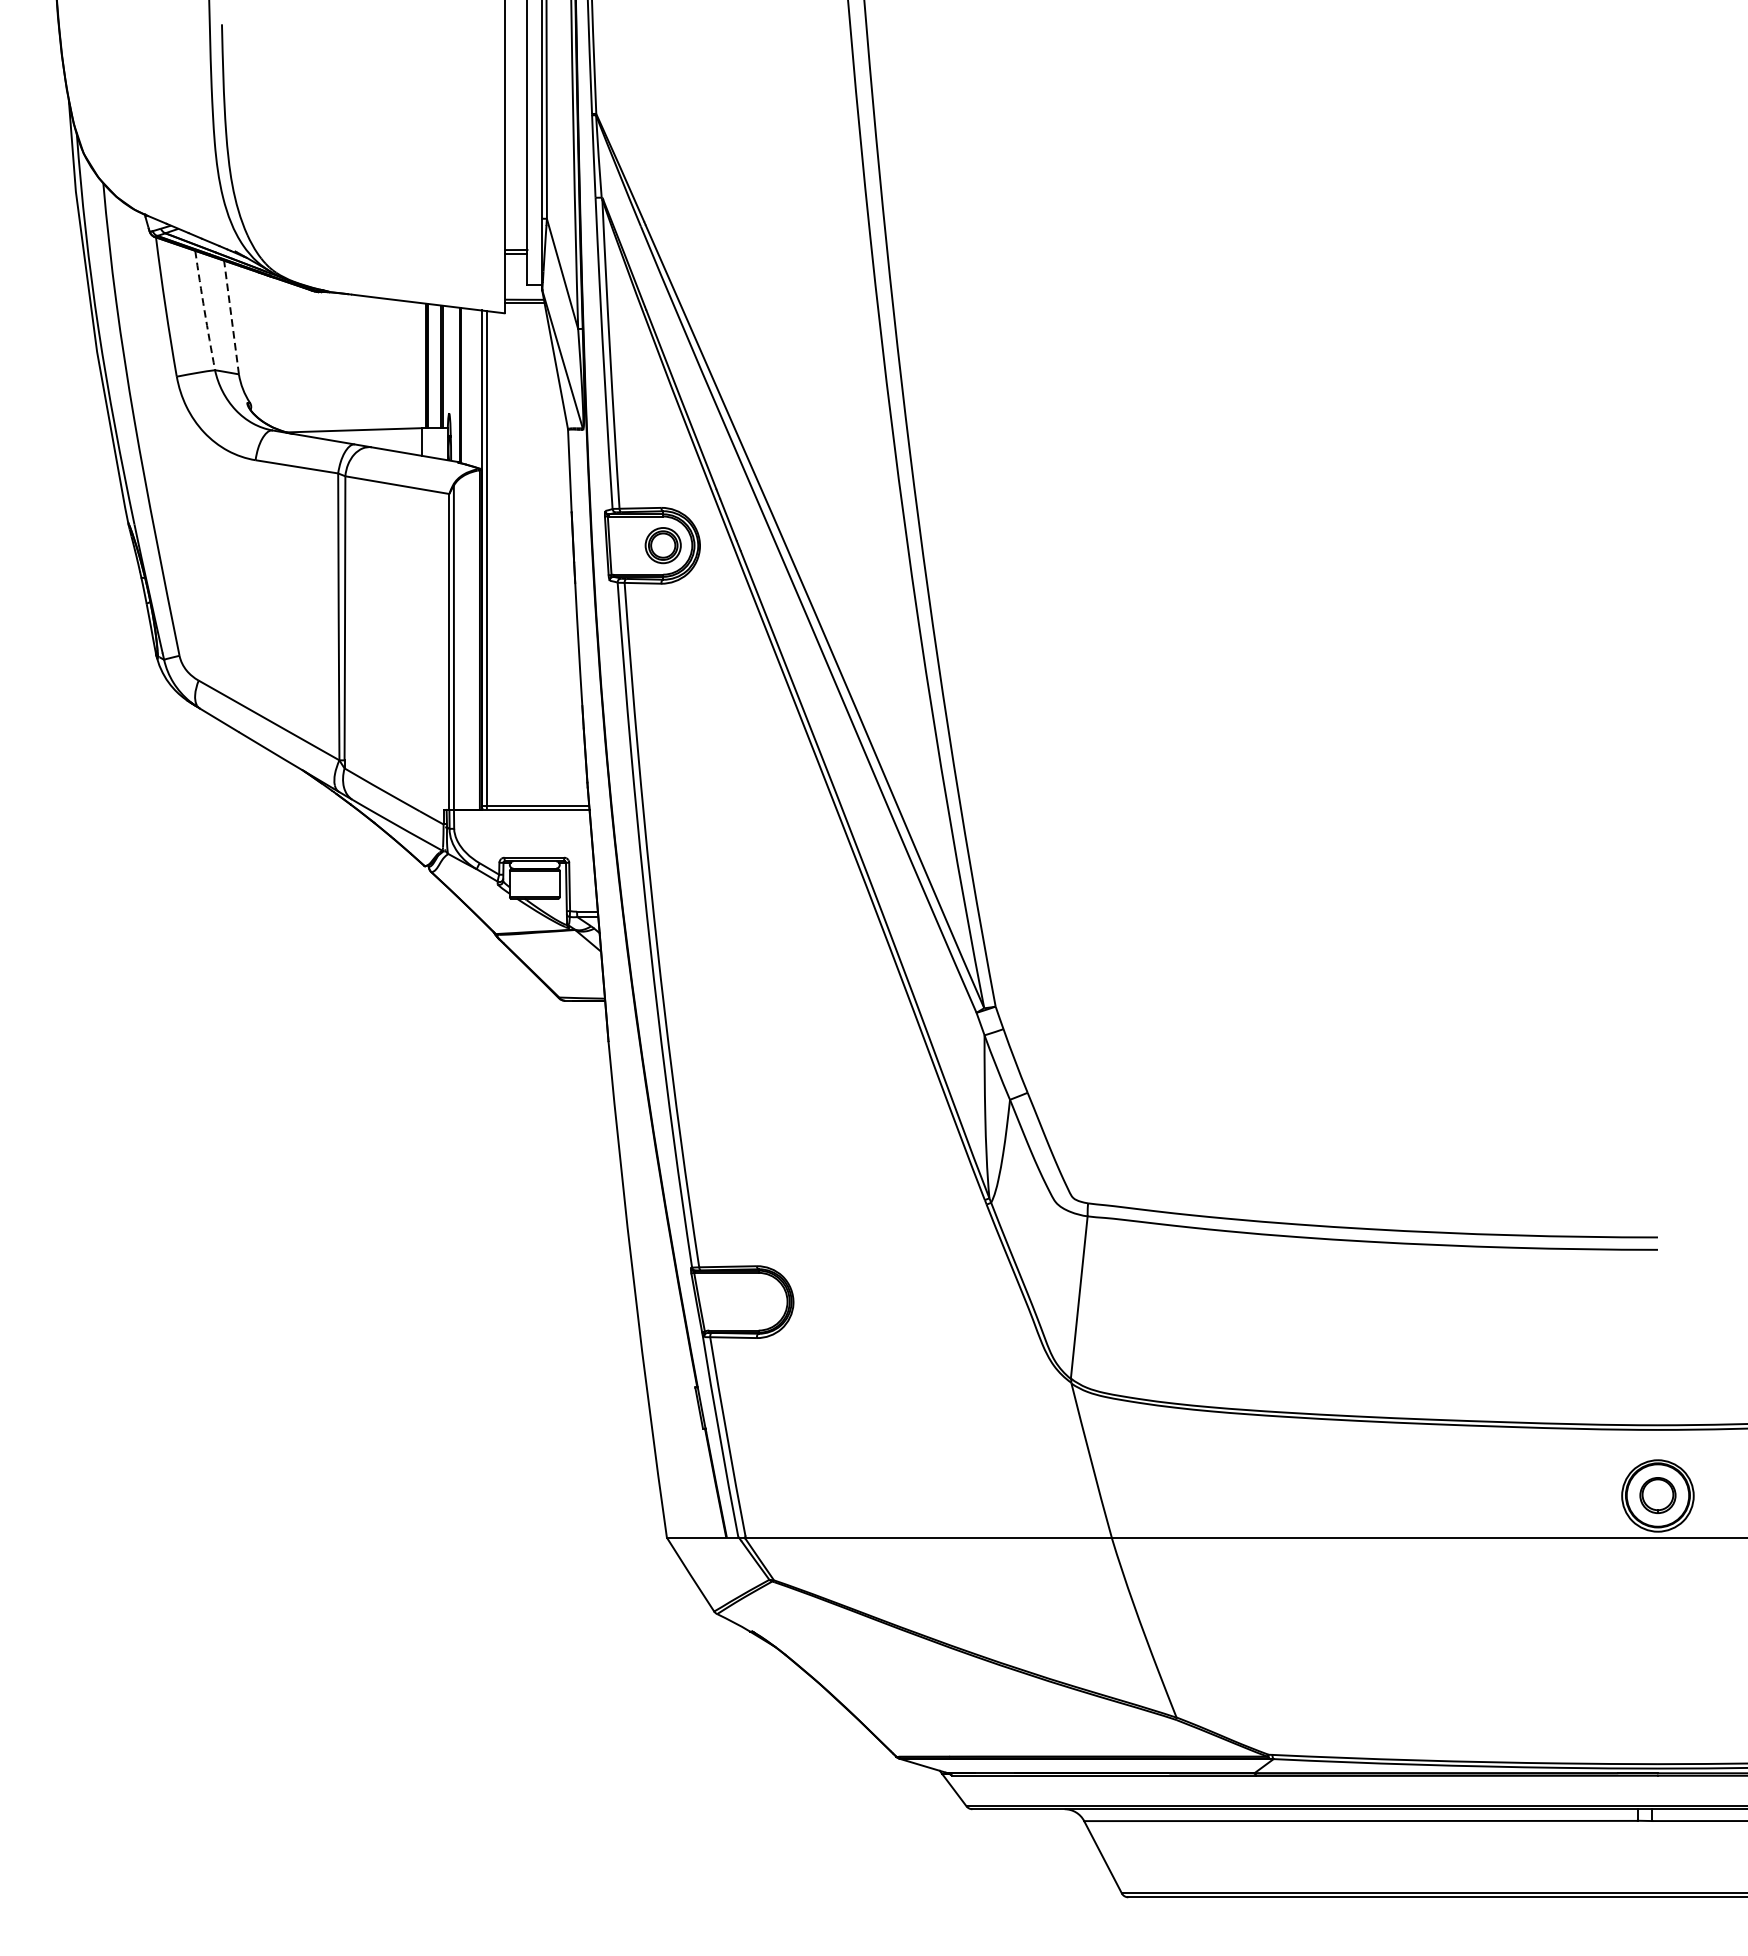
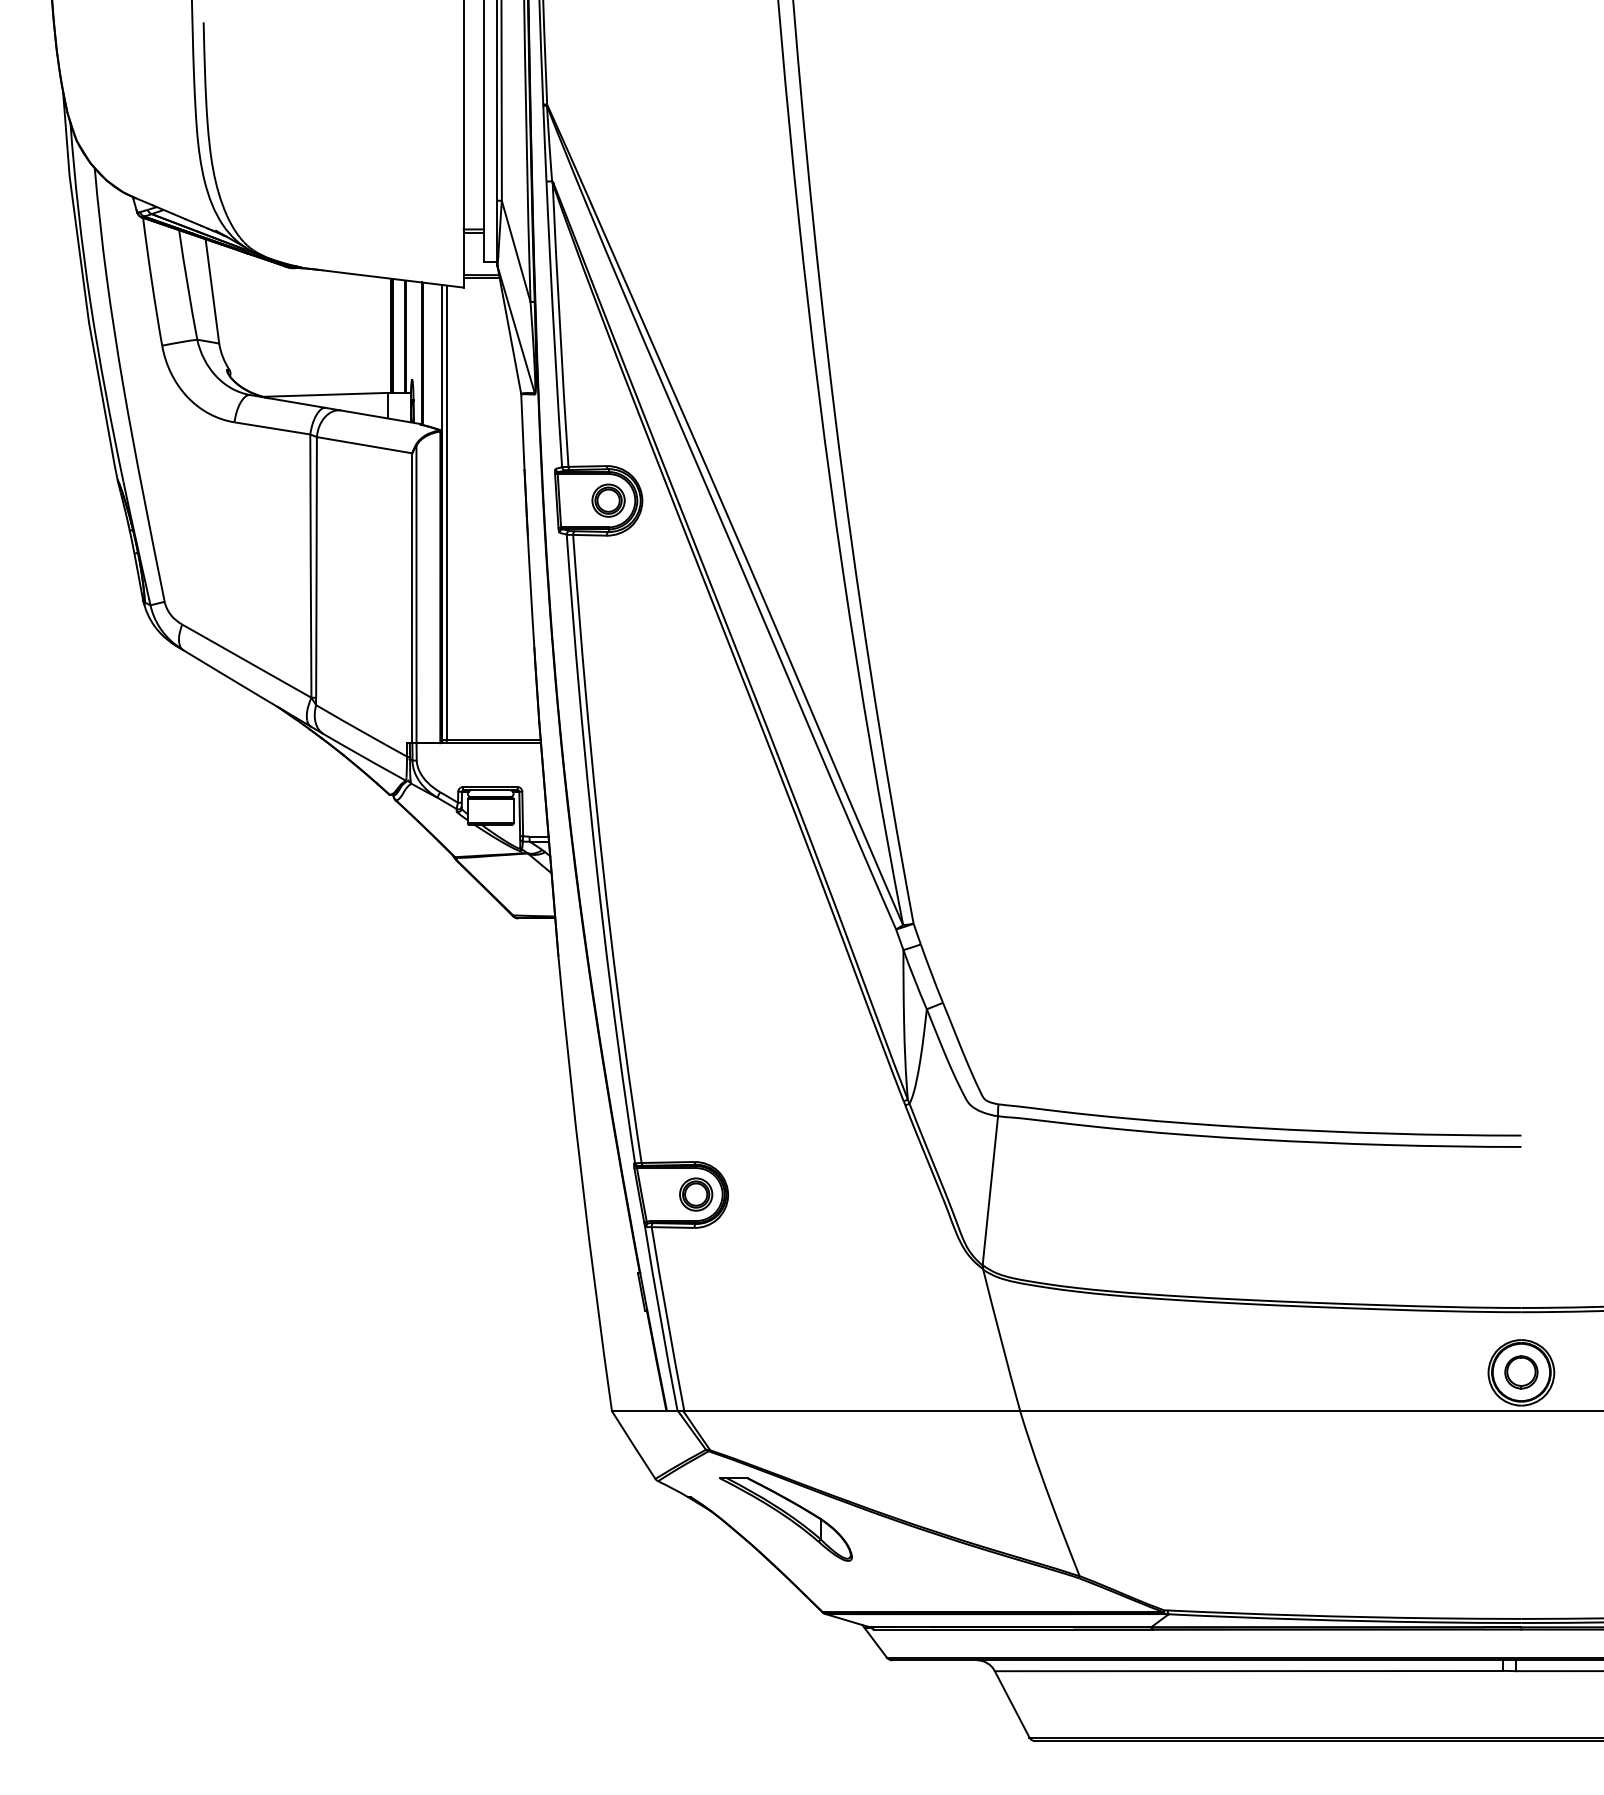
arc: (204, 311) -> (187, 285), dashed -> solid
line: (231, 317) -> (212, 291), dashed -> solid
part: (759, 1301) -> (696, 1194), added
part: (856, 1655) -> (785, 1519), added

